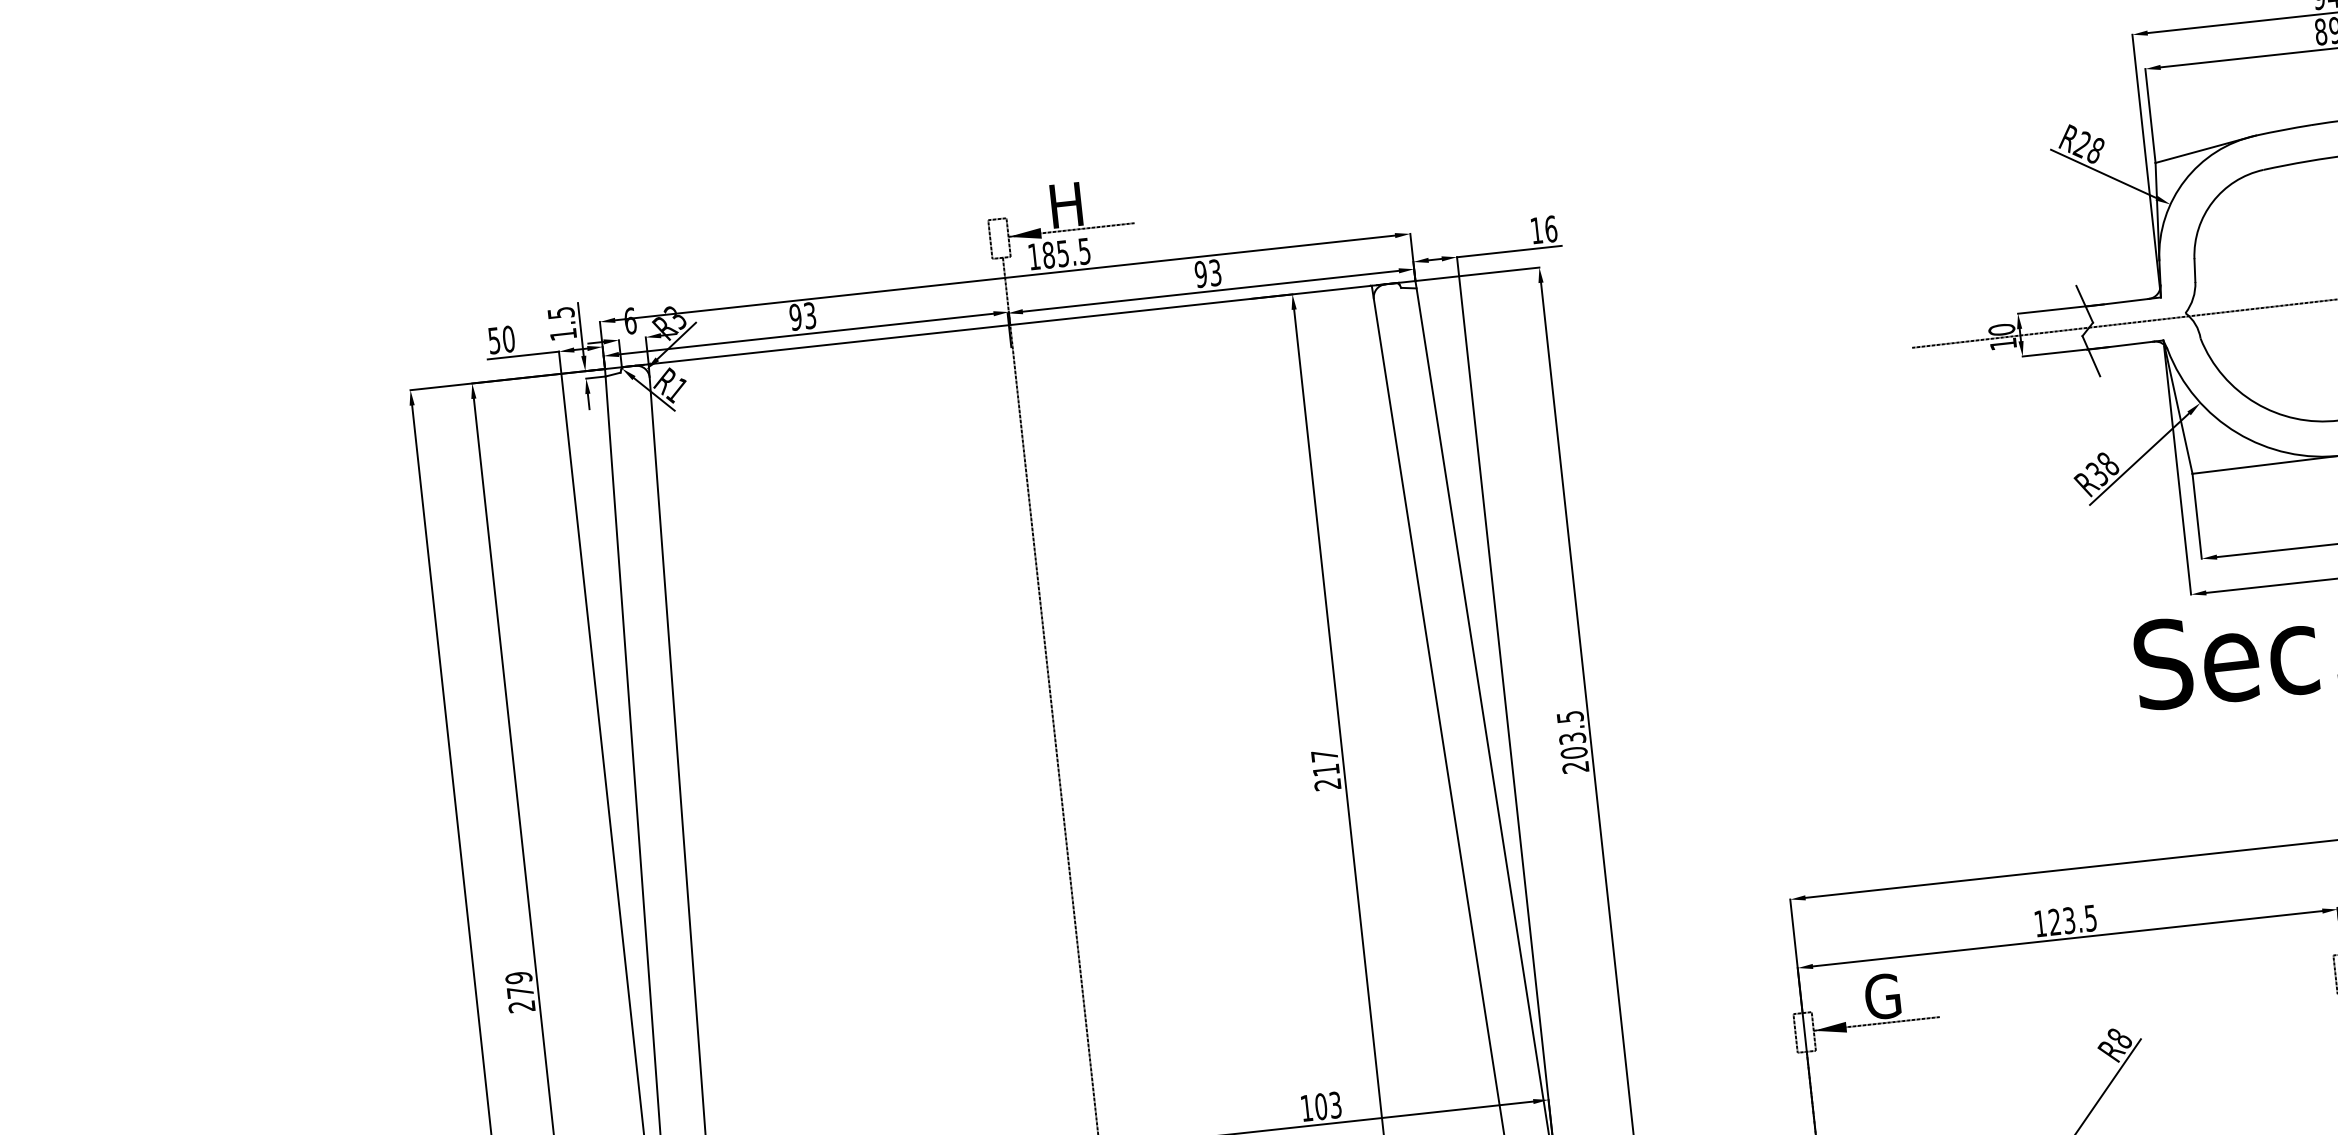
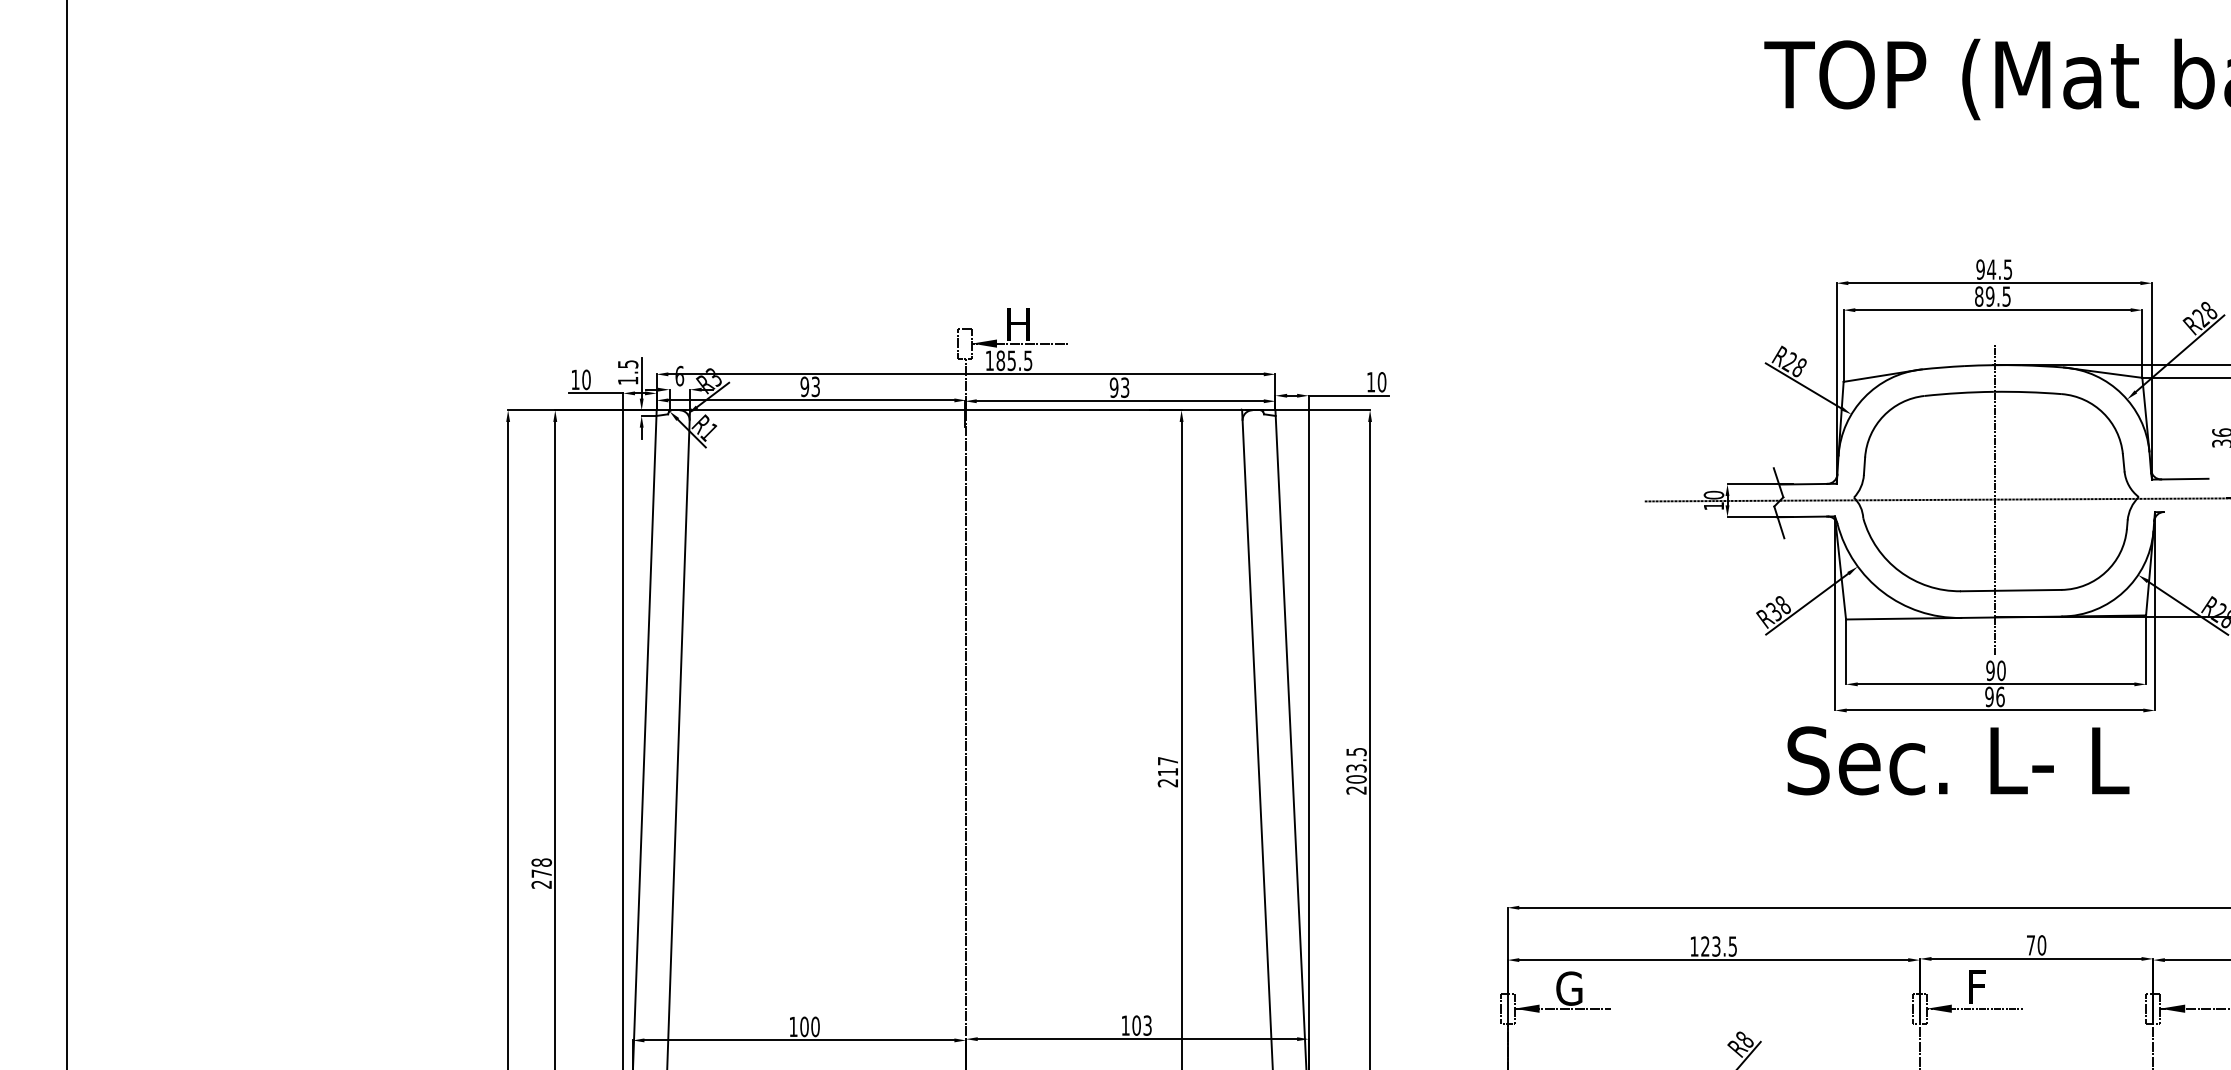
text: (1551, 229) -> (1382, 382), 16 -> 10
text: (494, 340) -> (575, 379), 50 -> 10
text: (518, 977) -> (541, 862), 279 -> 278

